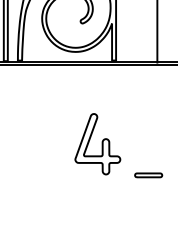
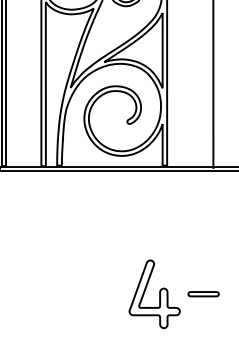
part: (97, 143) -> (154, 293), moved

